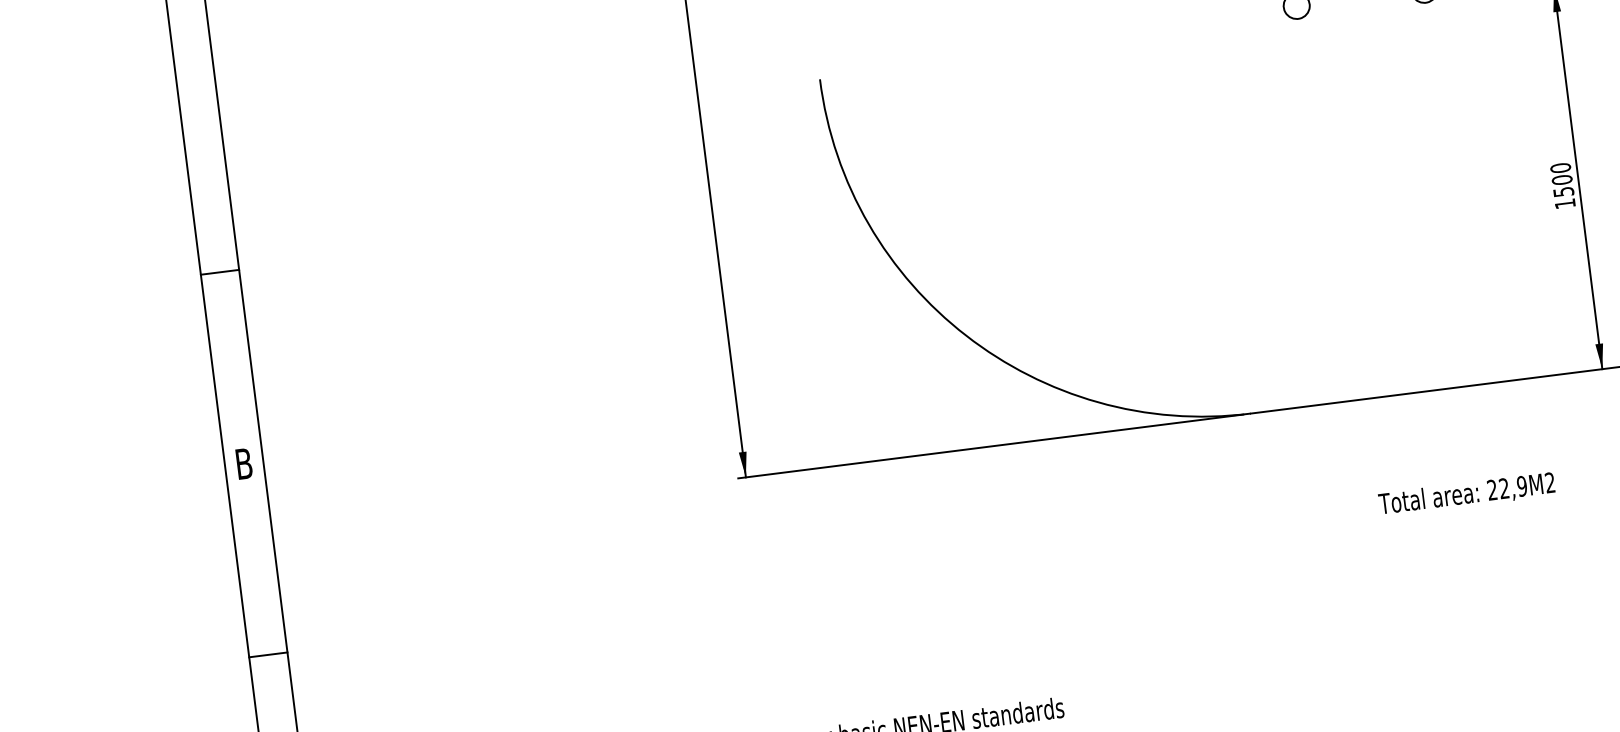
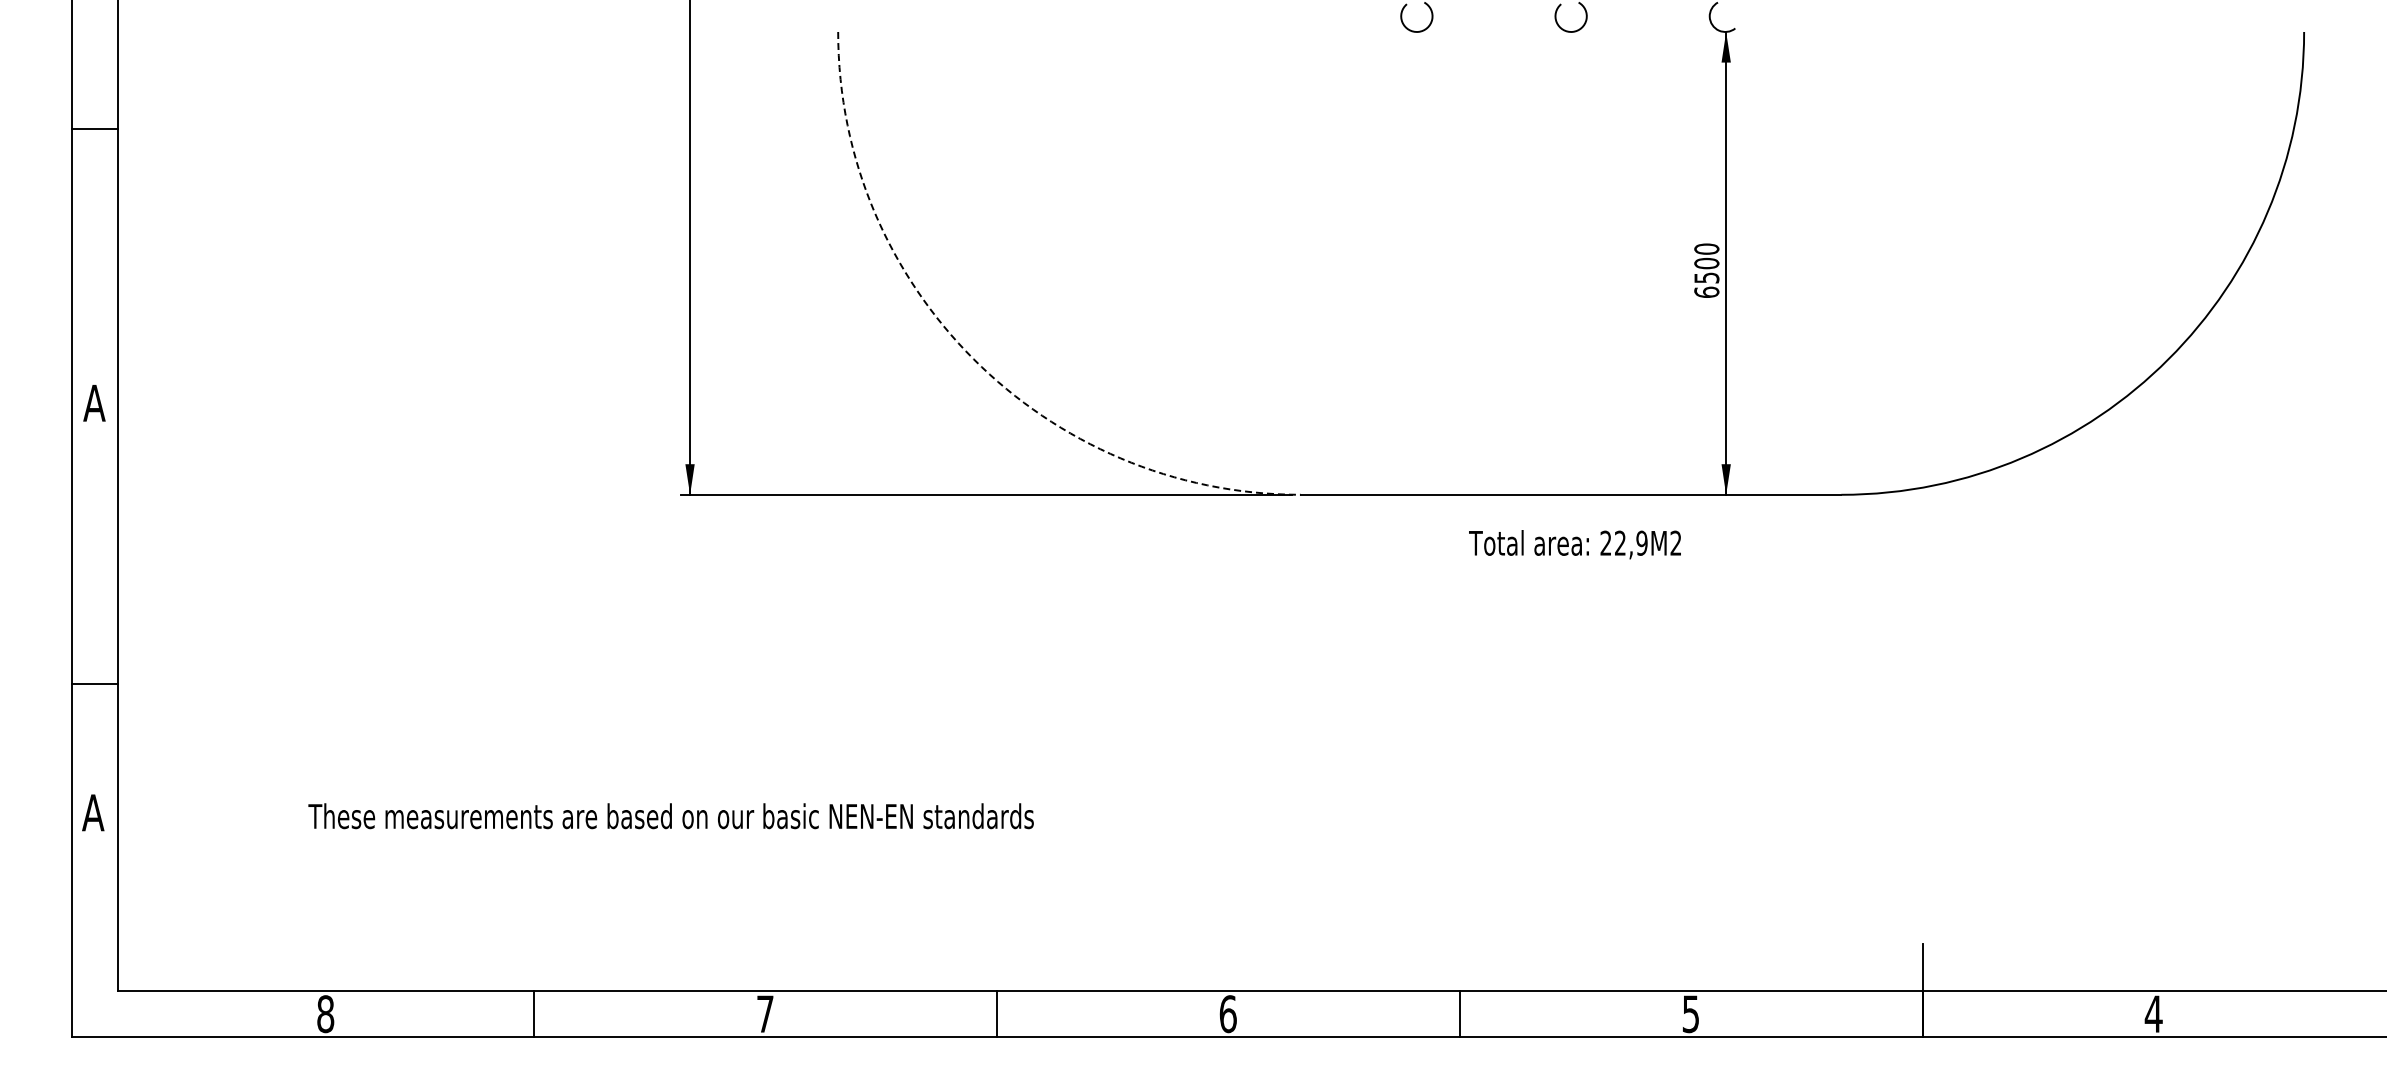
text: (1564, 203) -> (1706, 291), 1500 -> 6500
line: (219, 272) -> (94, 128), moved
arc: (966, 335) -> (973, 359), solid -> dashed
text: (243, 463) -> (94, 402), B -> A
text: (1466, 494) -> (1574, 544), moved
line: (268, 655) -> (94, 684), moved

